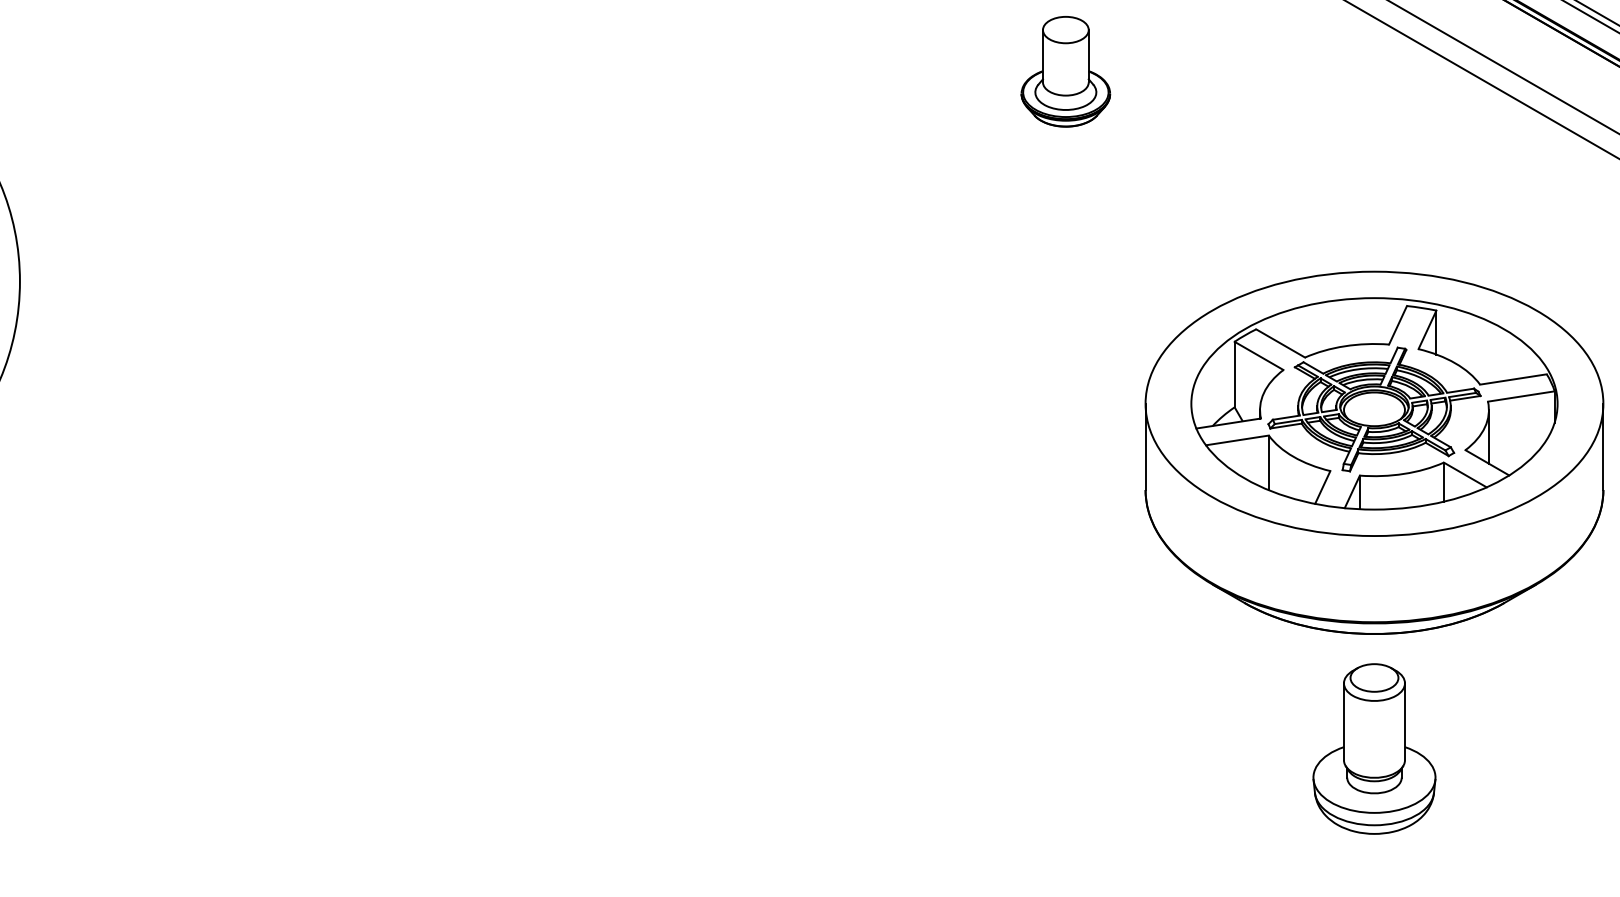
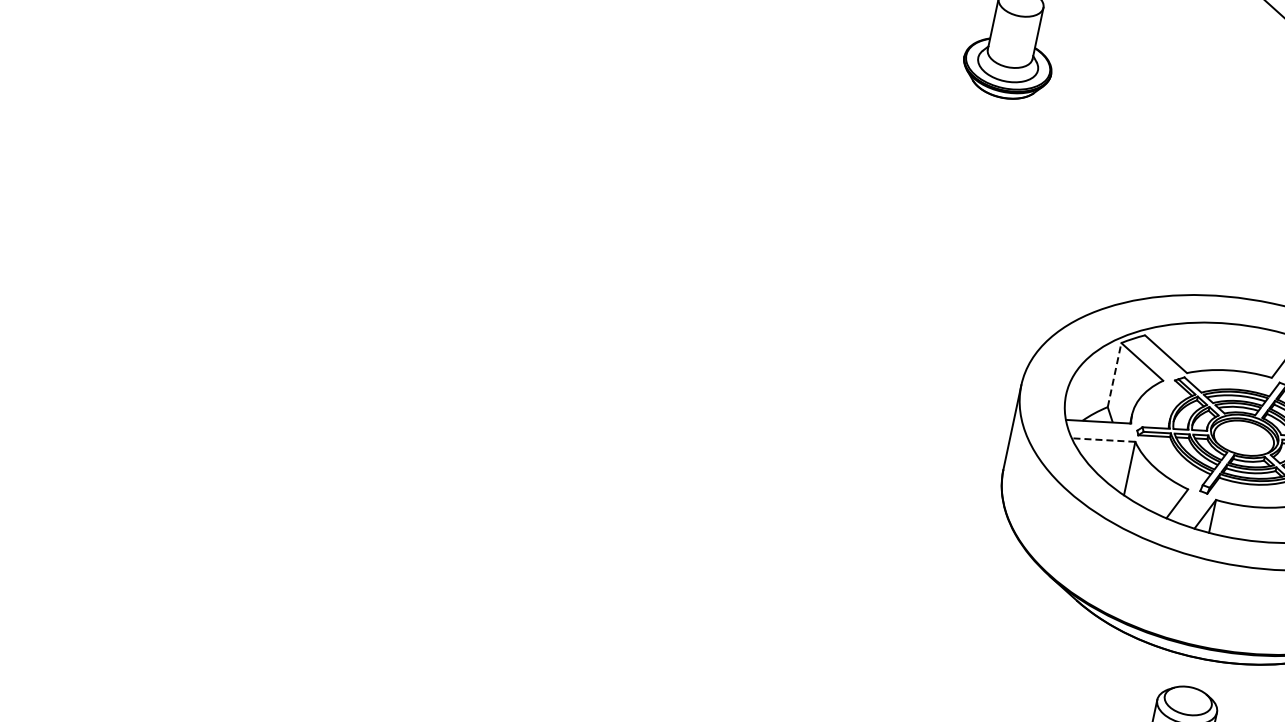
line: (1234, 374) -> (1114, 374), solid -> dashed
line: (1237, 440) -> (1103, 440), solid -> dashed

